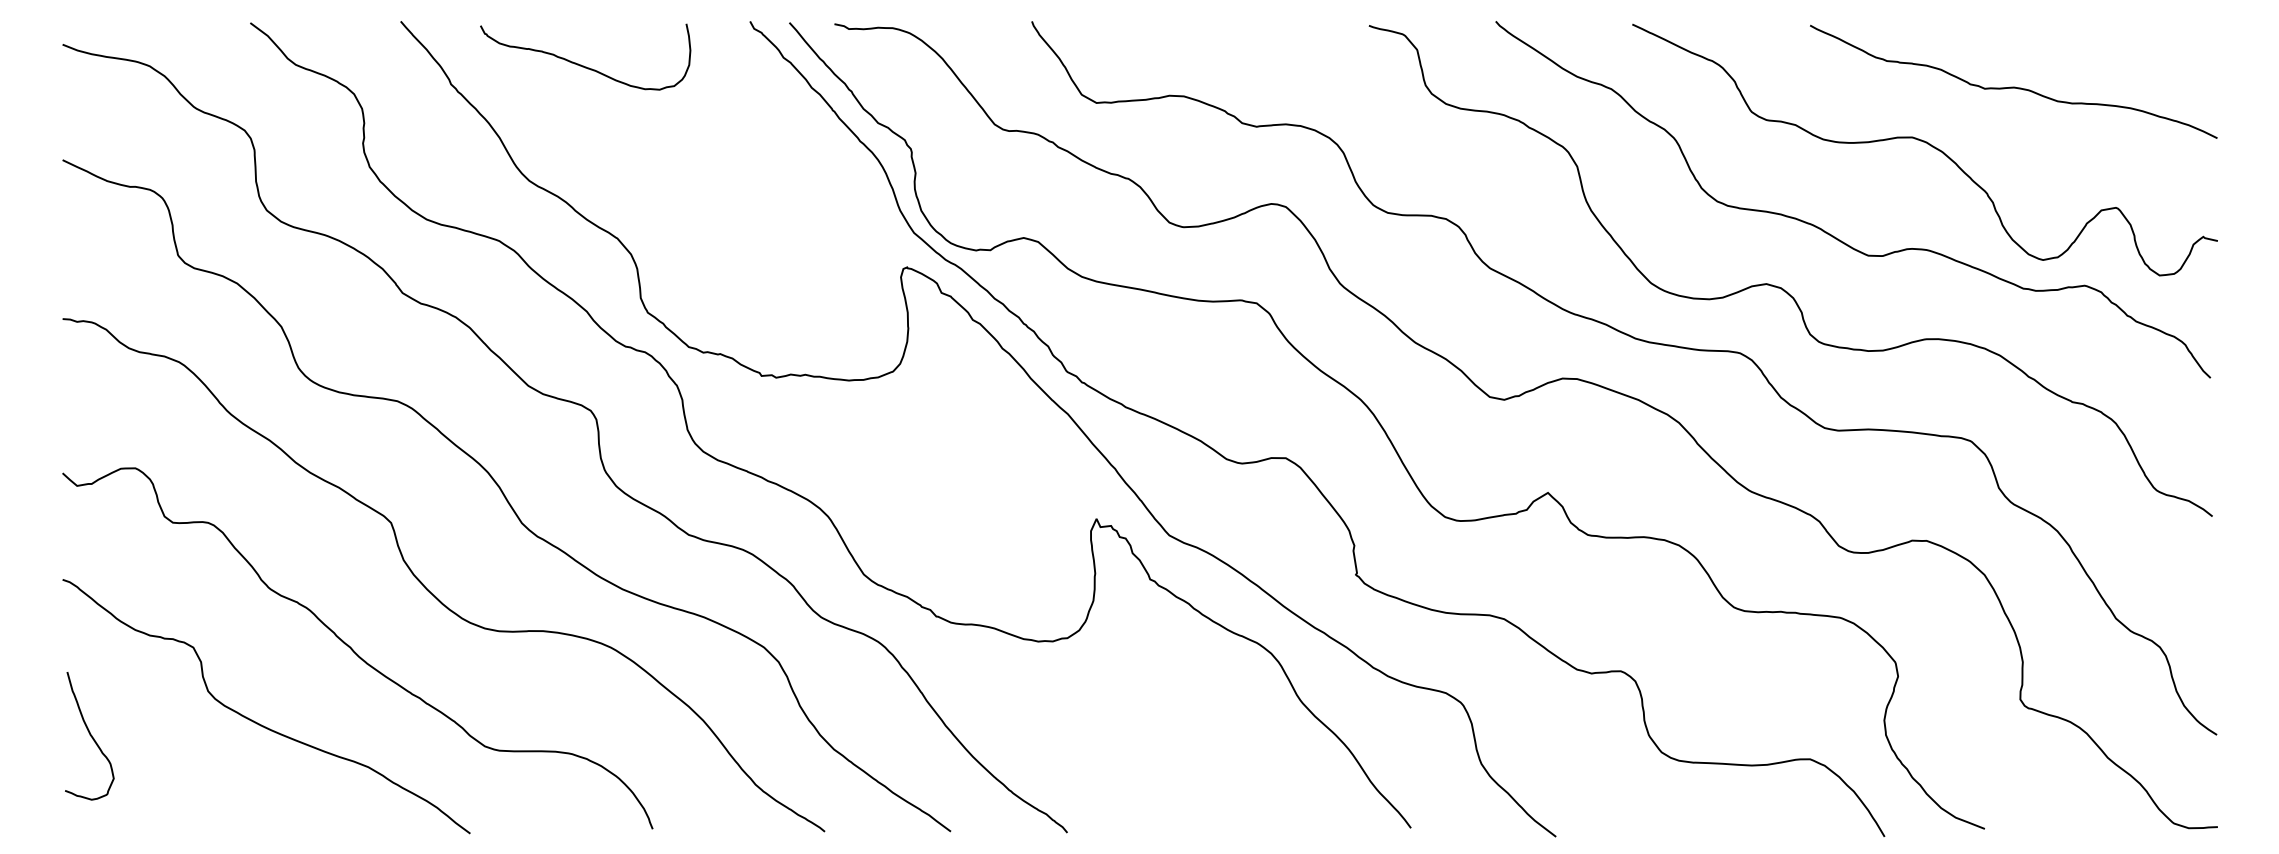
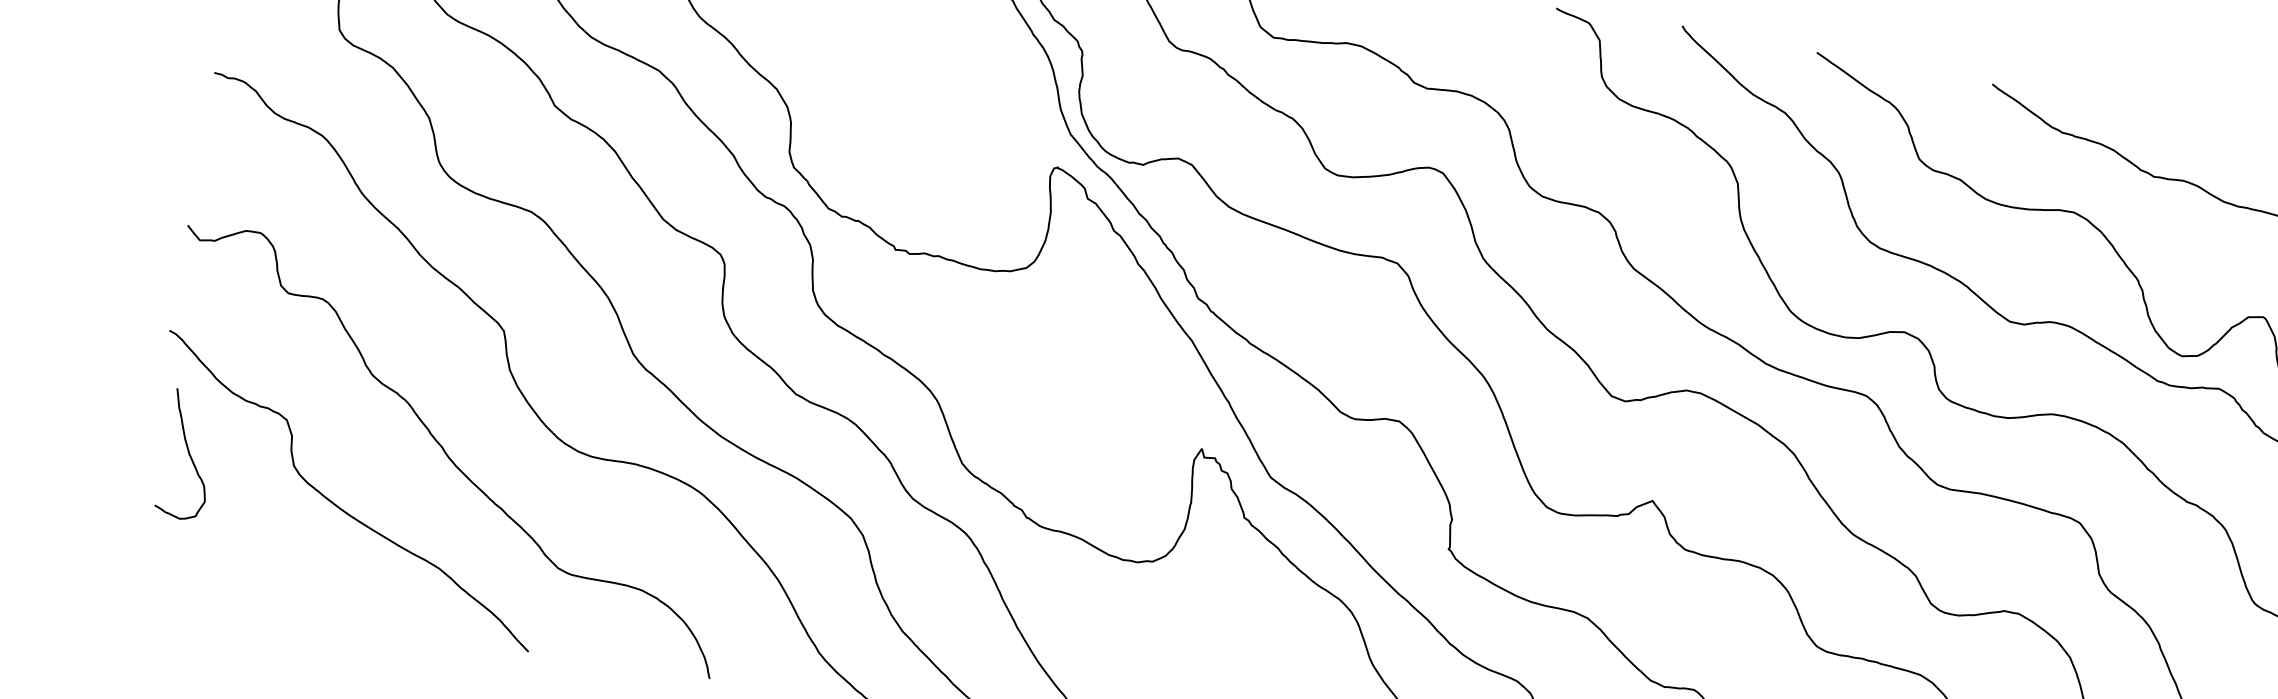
curve: (89, 735) -> (188, 454), moved

